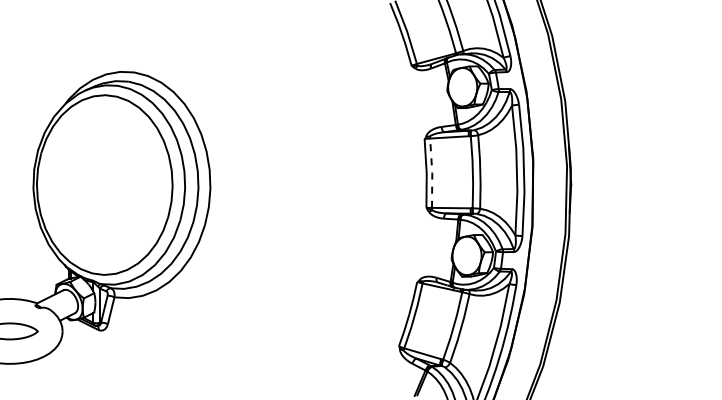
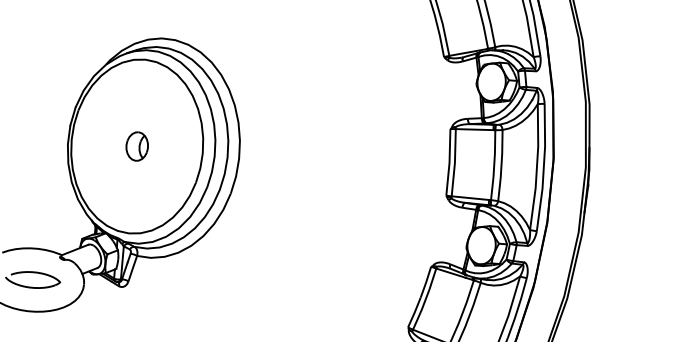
line: (432, 173) -> (455, 163), dashed -> solid
part: (104, 184) -> (137, 145), added

